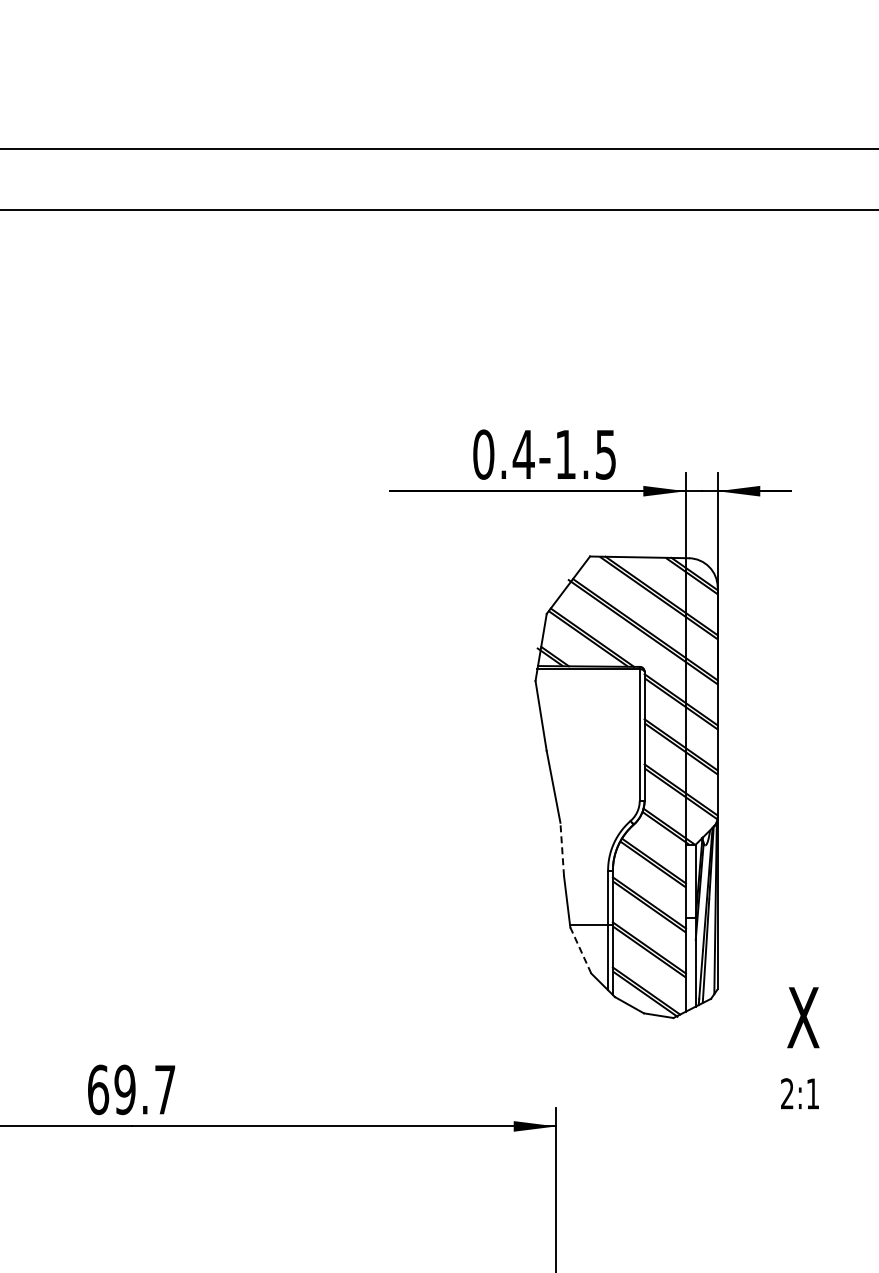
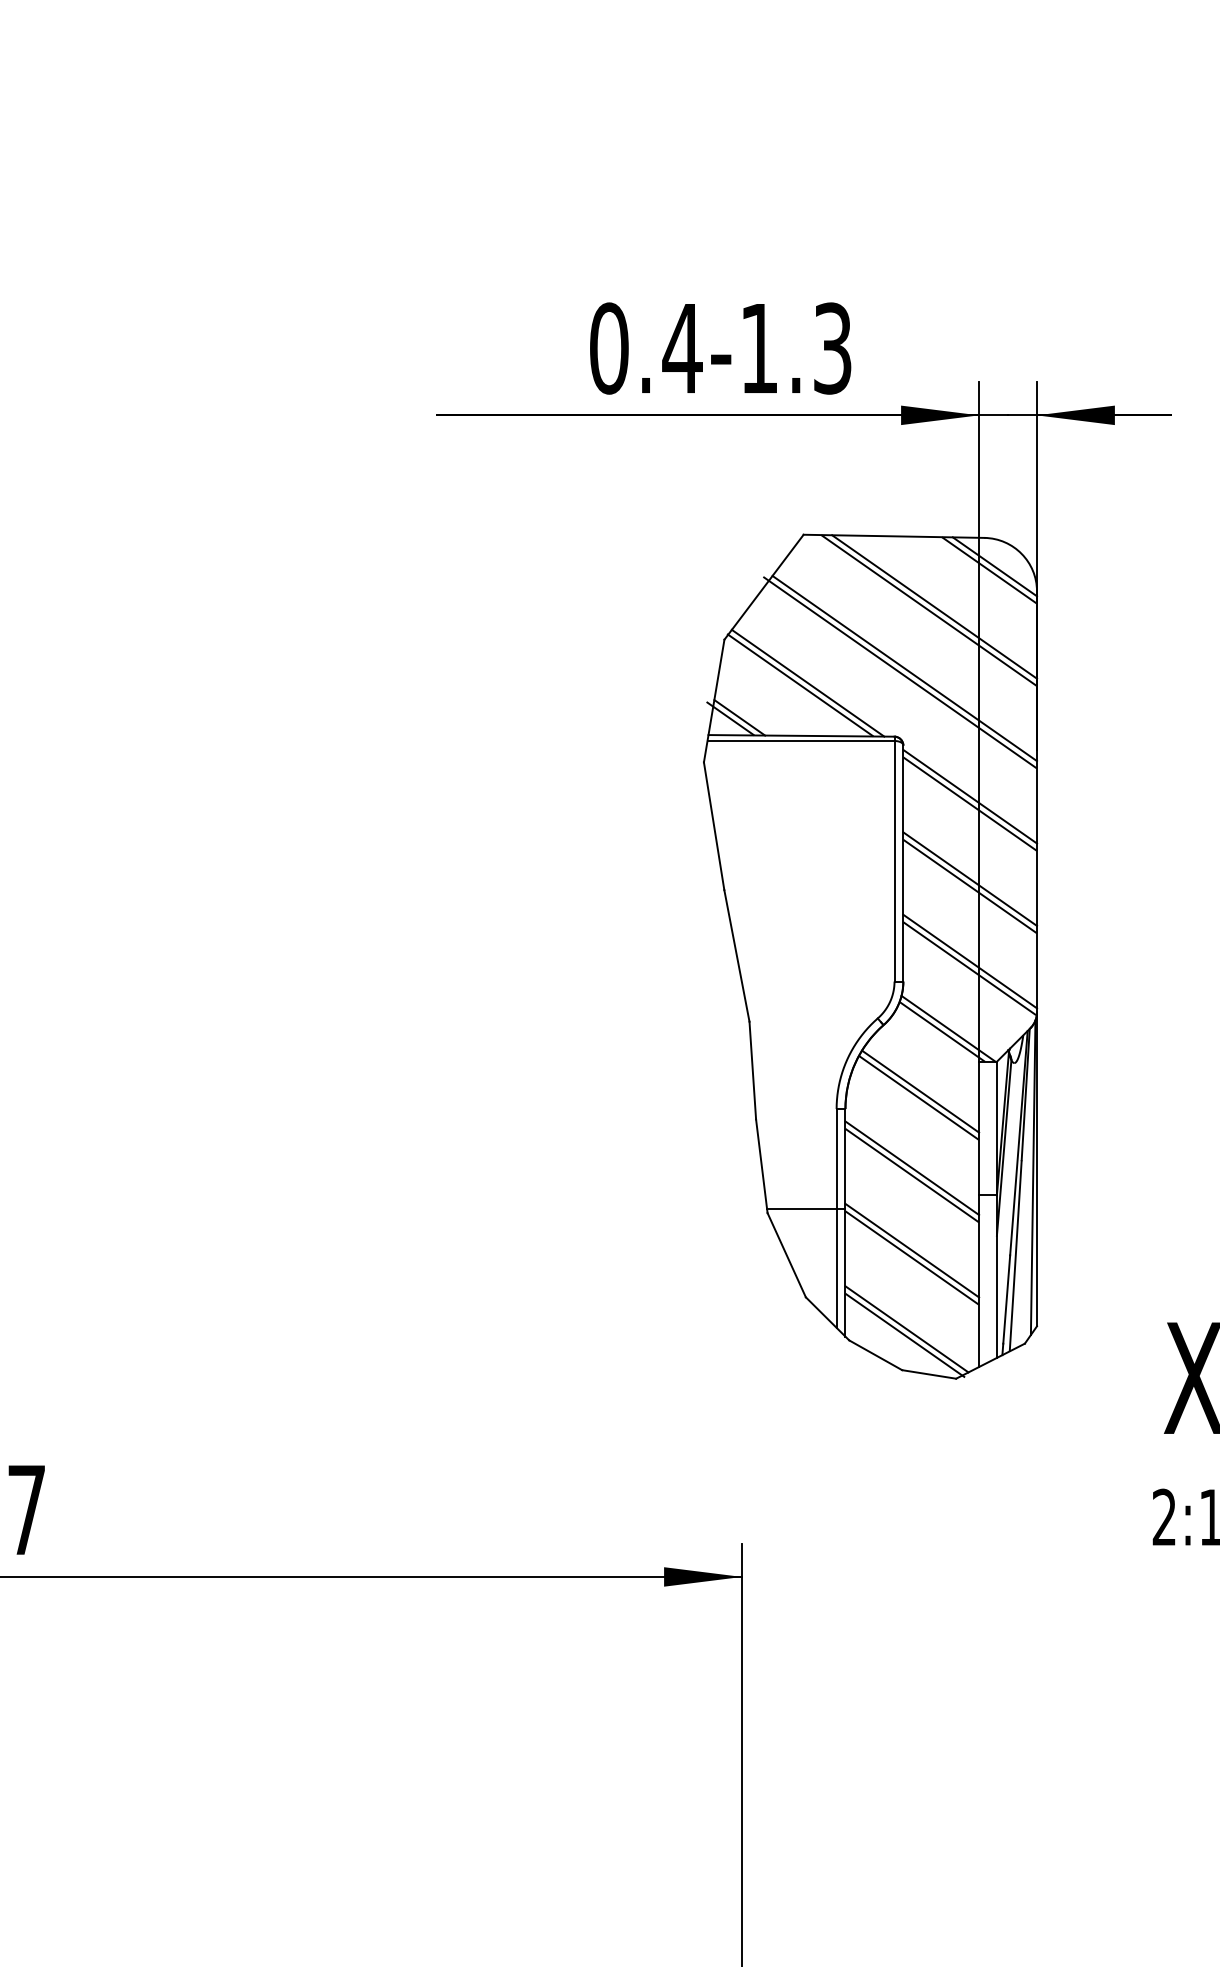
text: (605, 454) -> (831, 348), 0.4-1.5 -> 0.4-1.3
line: (562, 849) -> (753, 1070), dashed -> solid
line: (580, 950) -> (786, 1255), dashed -> solid

